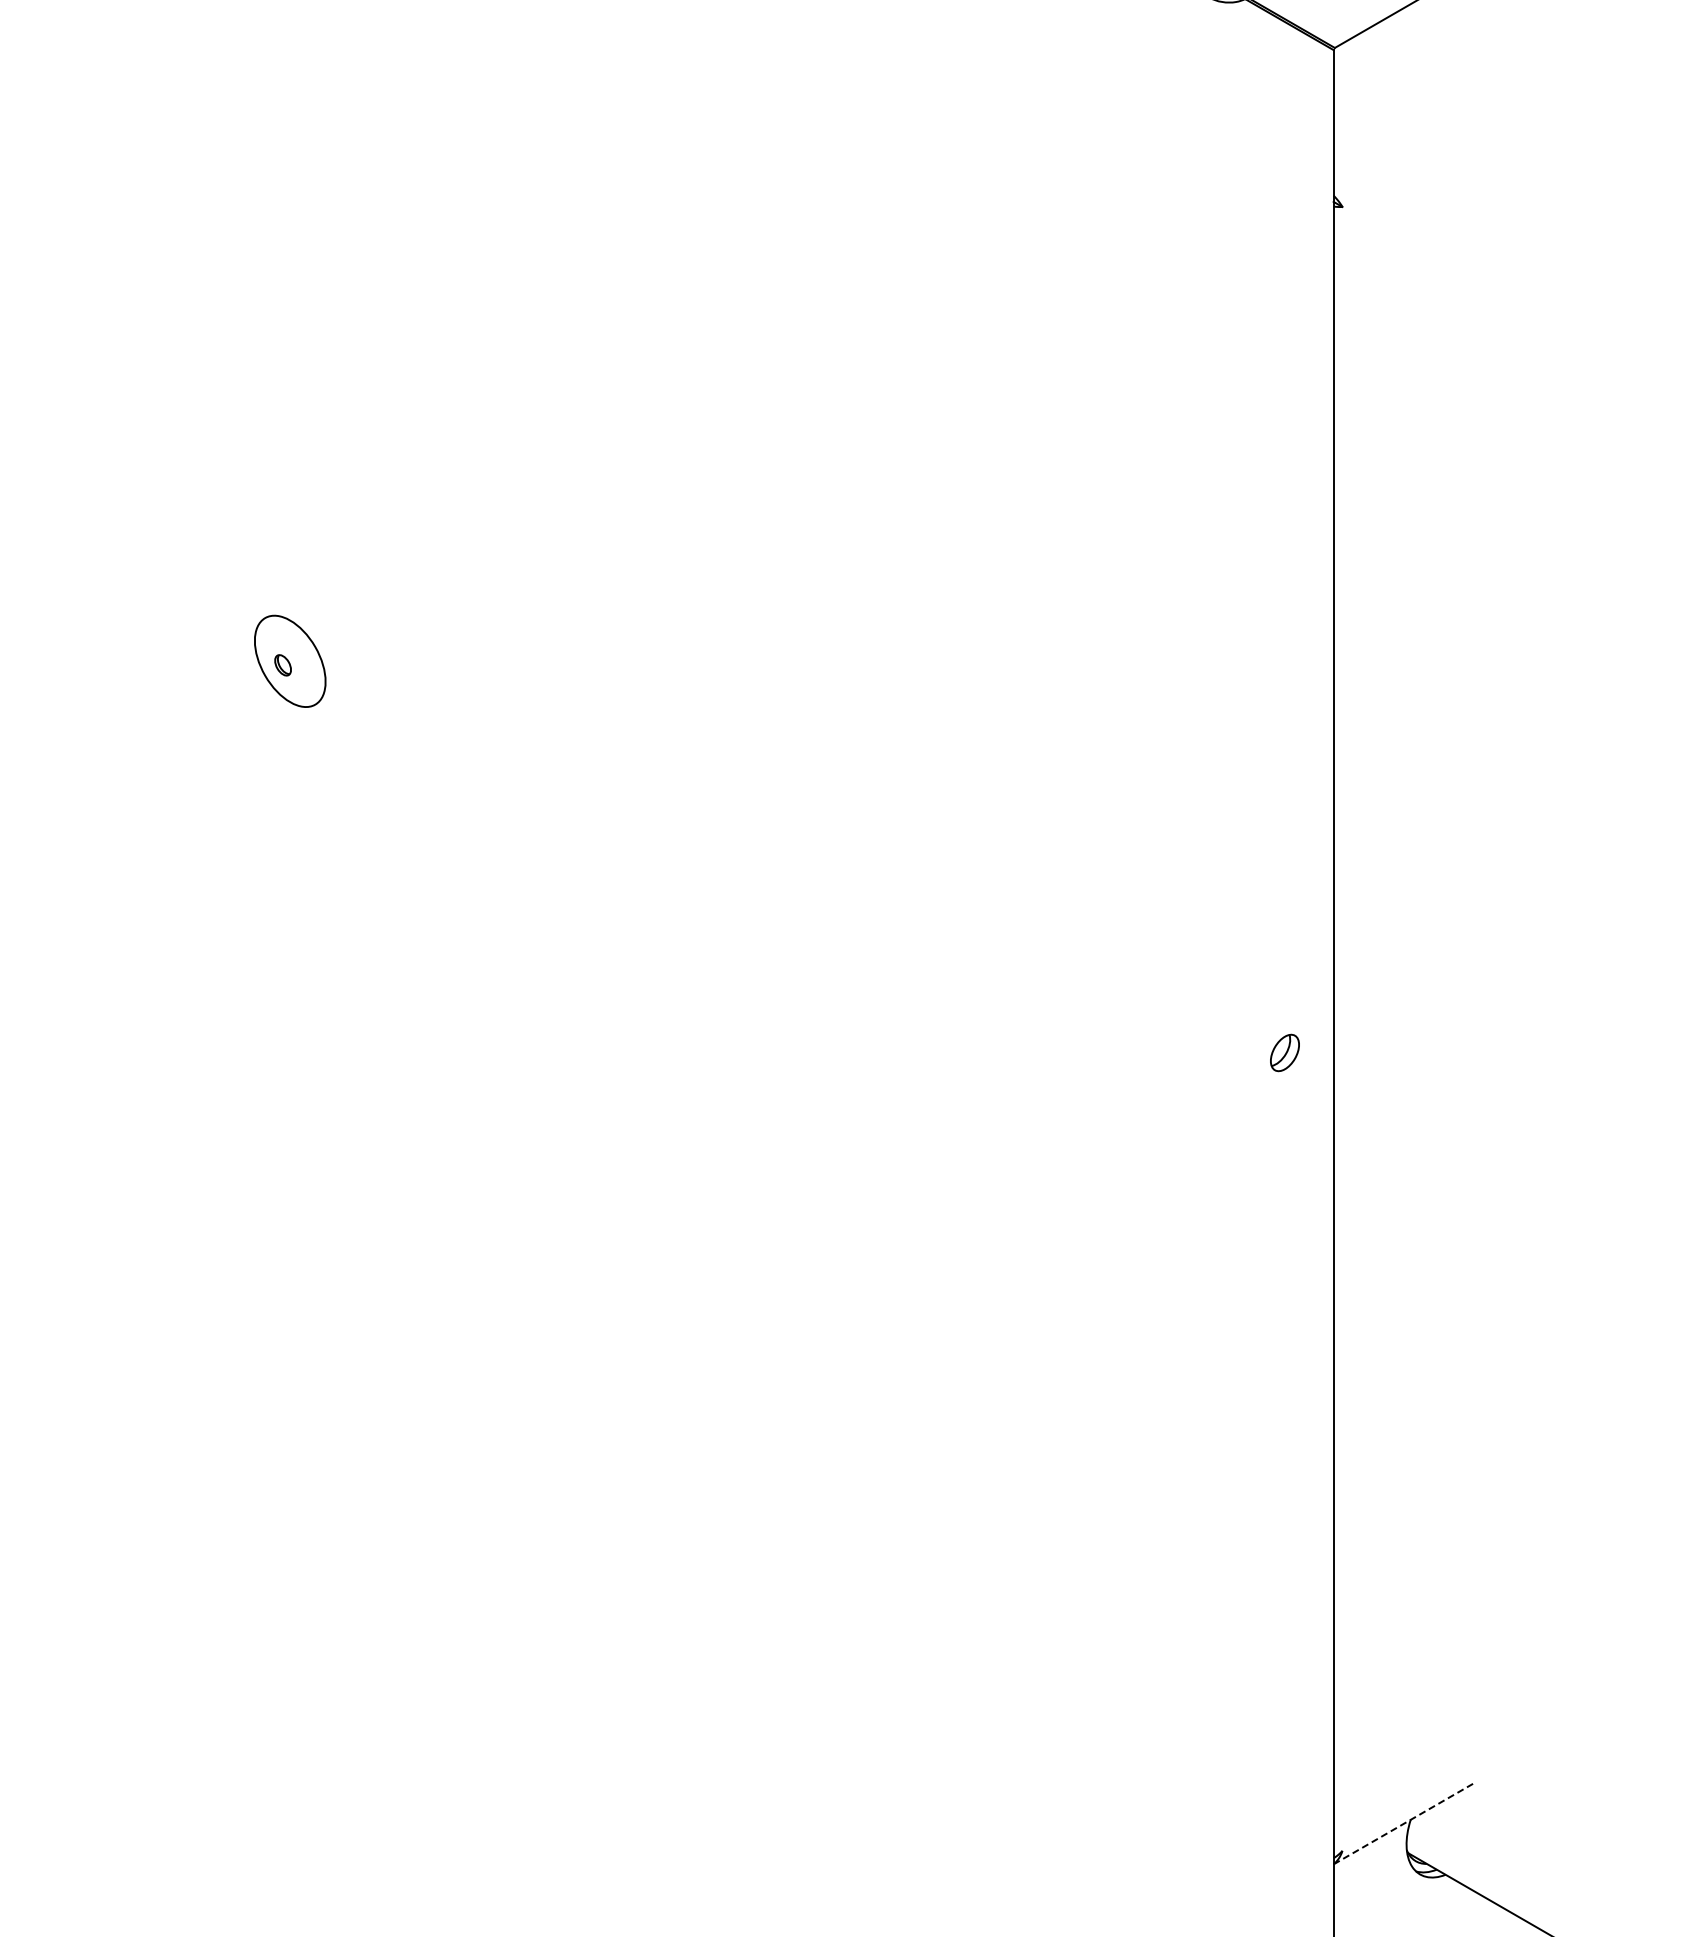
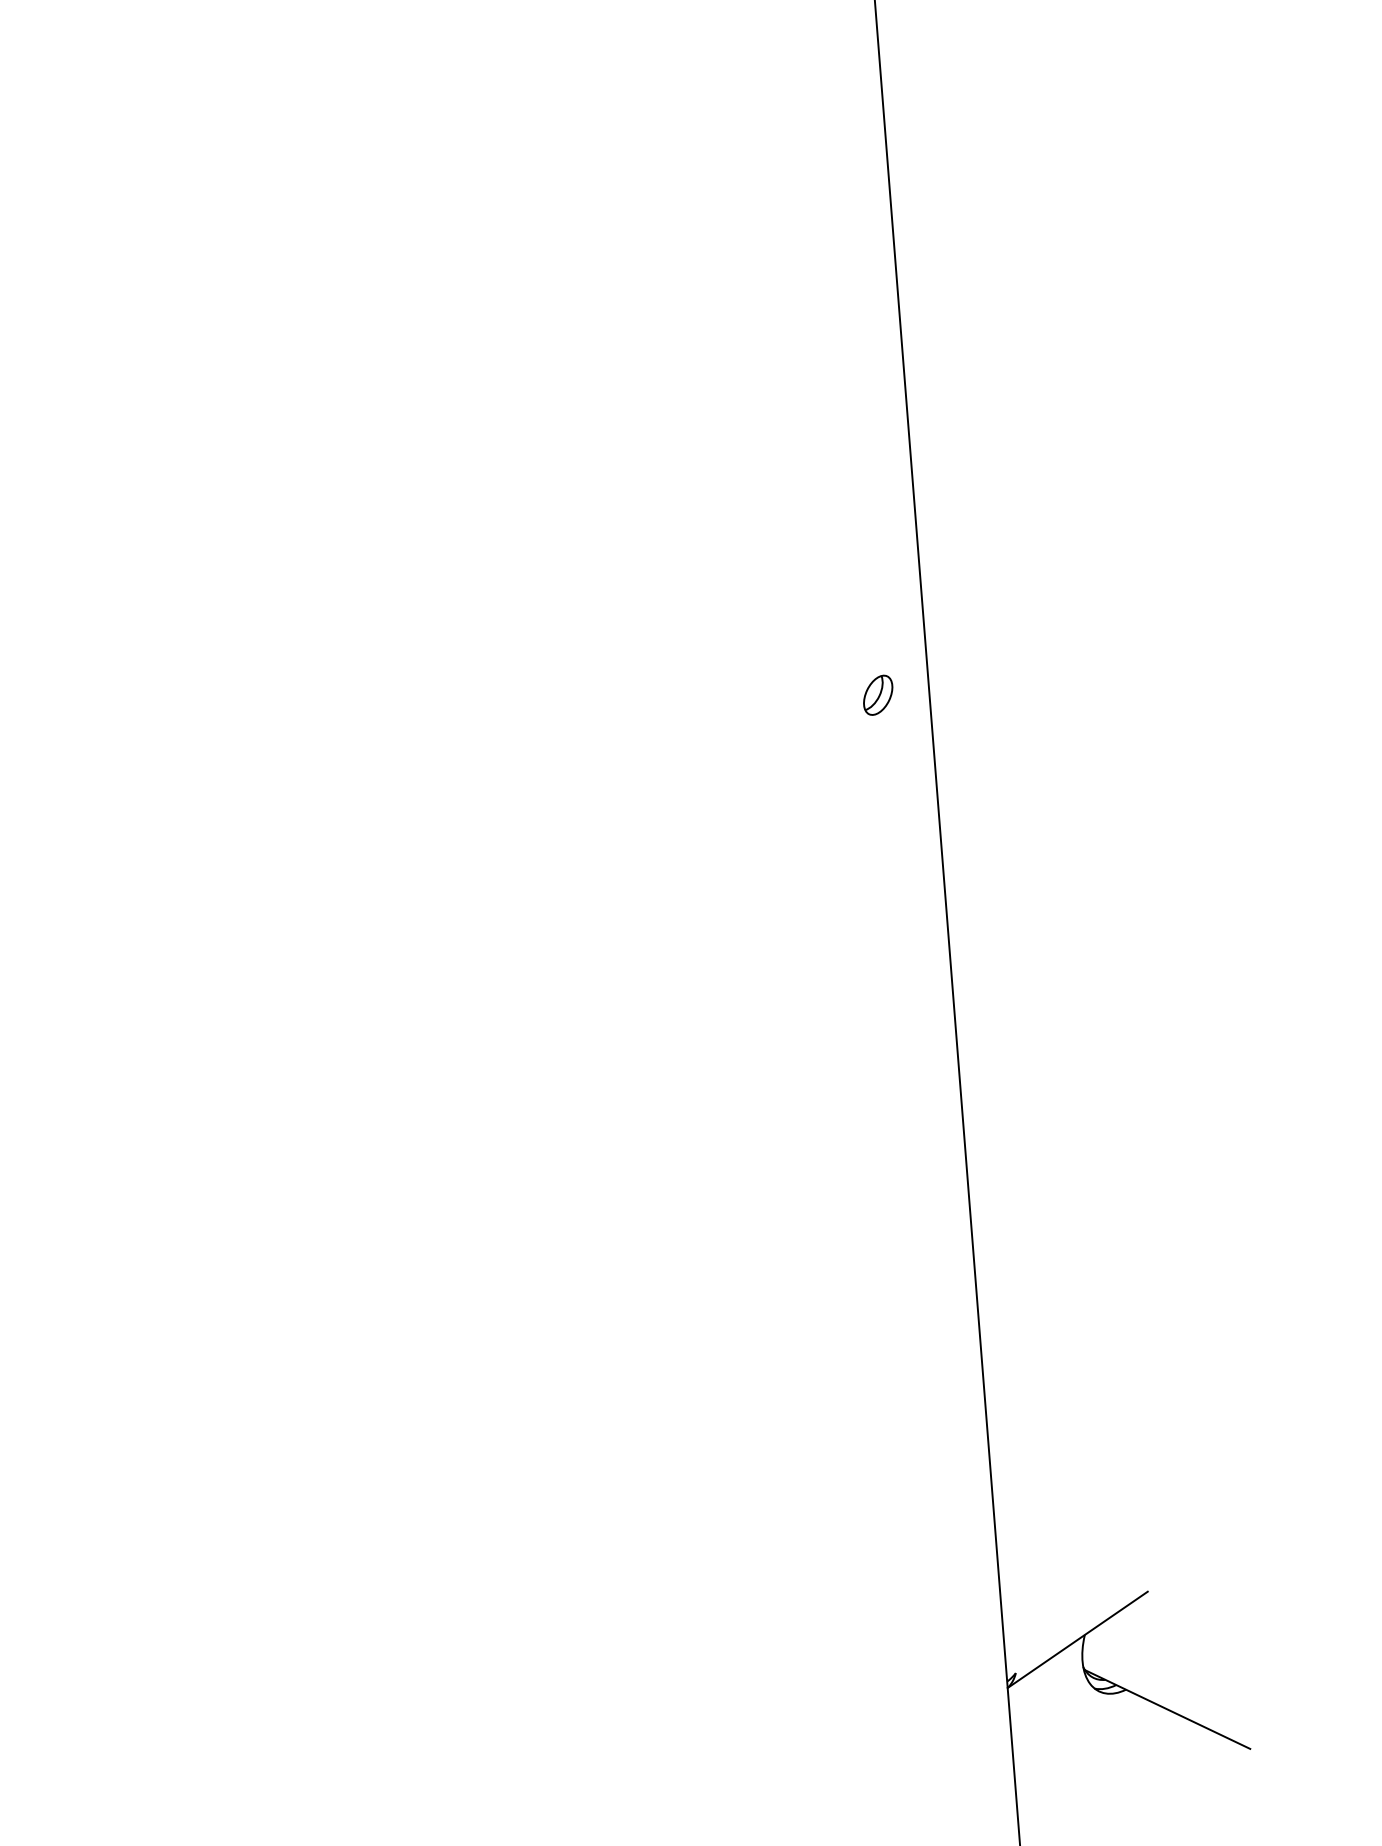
part: (1284, 1052) -> (877, 694), moved
line: (1403, 1823) -> (1077, 1639), dashed -> solid

